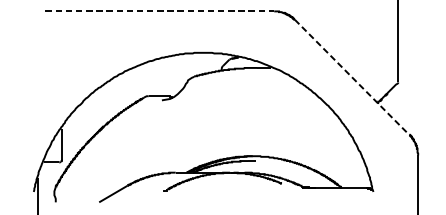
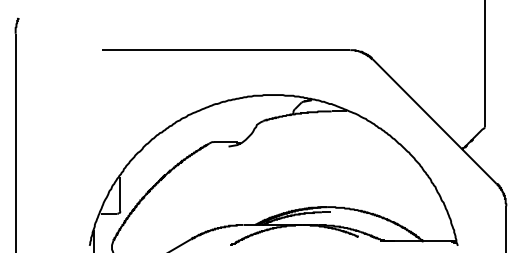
line: (160, 11) -> (226, 50), dashed -> solid
line: (351, 77) -> (434, 121), dashed -> solid

